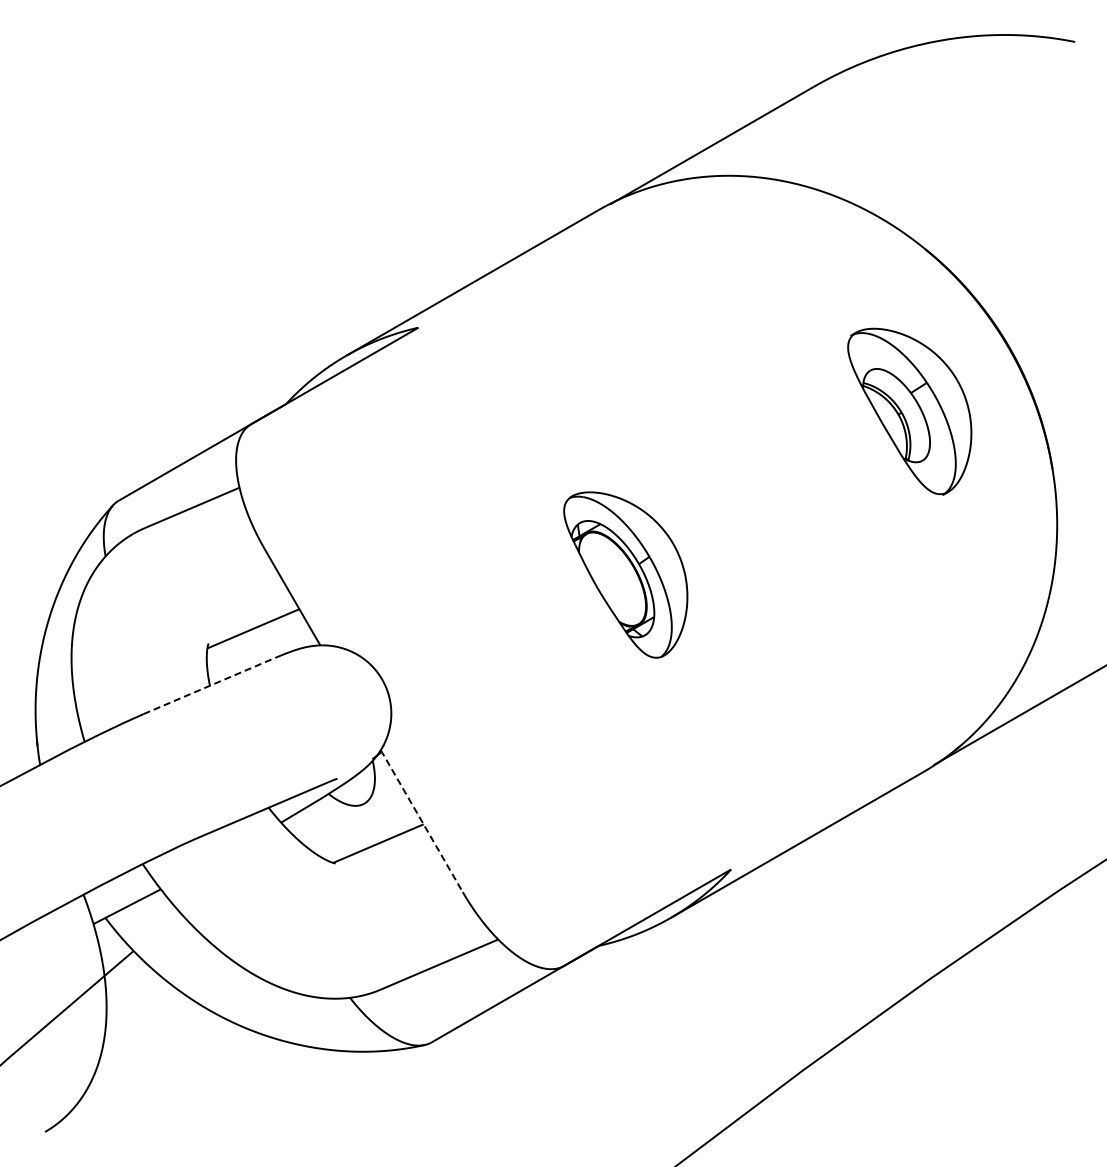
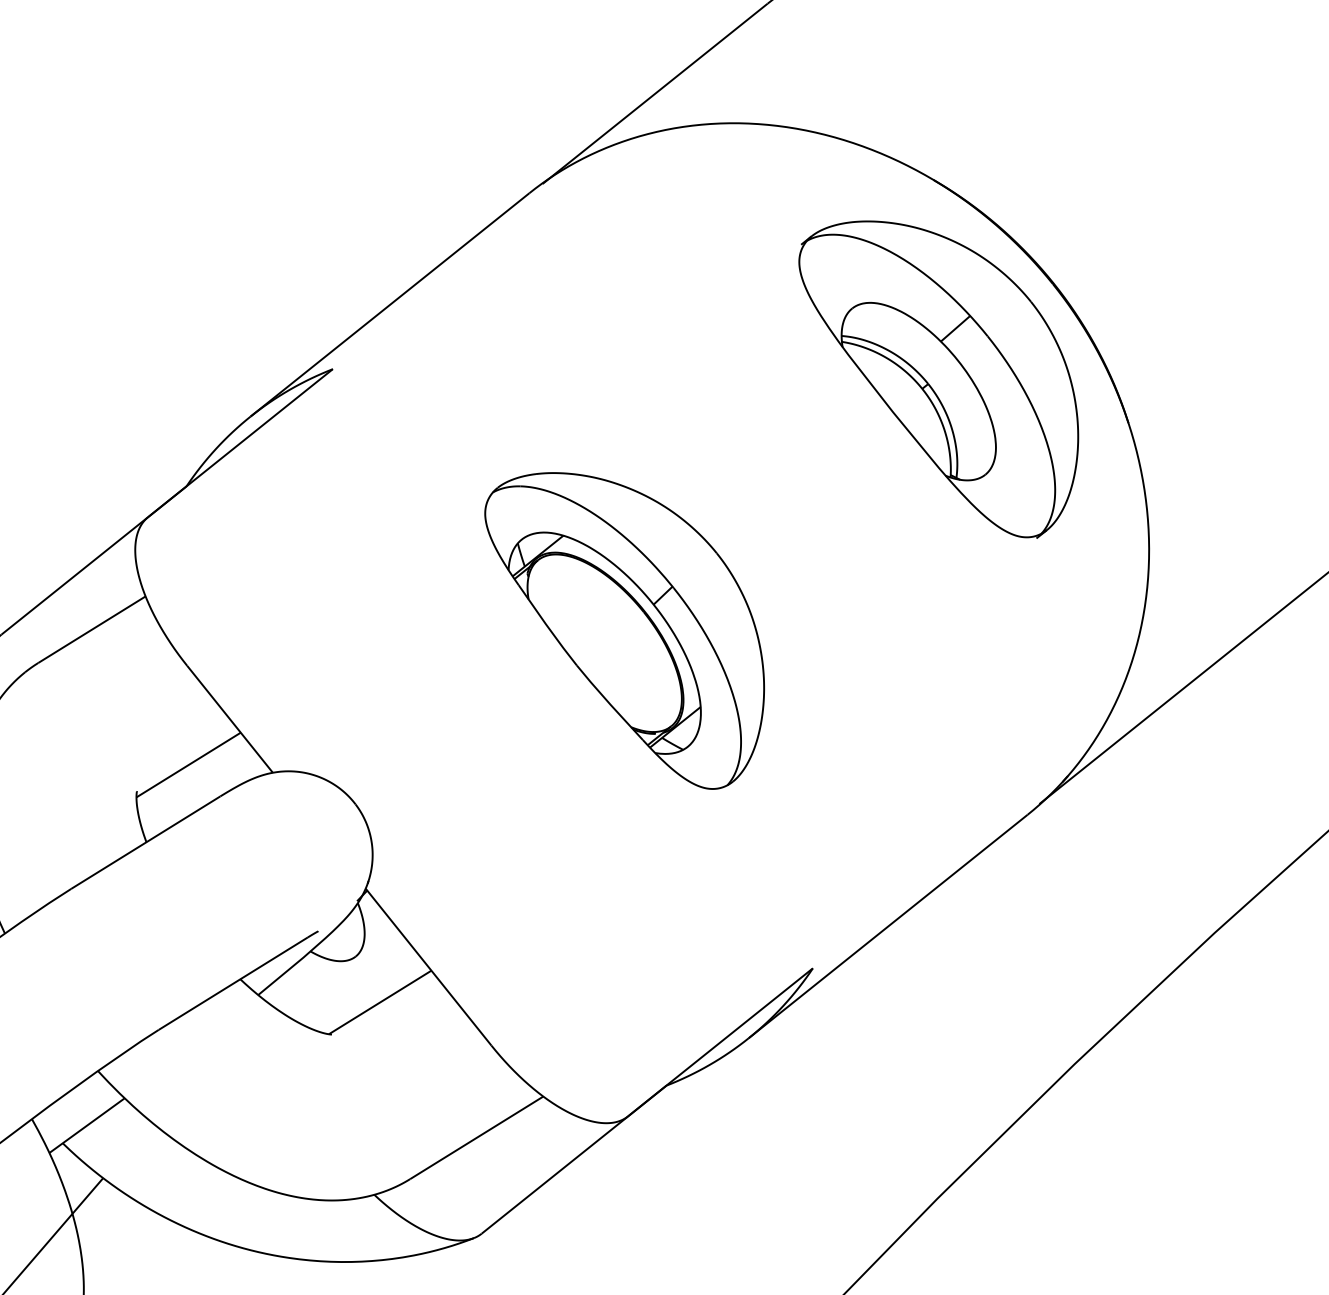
part: (909, 411) -> (944, 379), size x1.67
part: (625, 574) -> (629, 630), size x1.67
line: (209, 686) -> (146, 843), dashed -> solid
line: (421, 821) -> (428, 967), dashed -> solid

